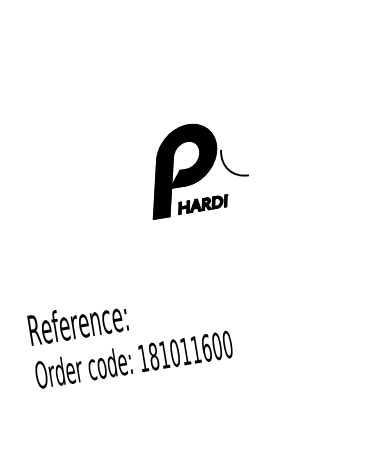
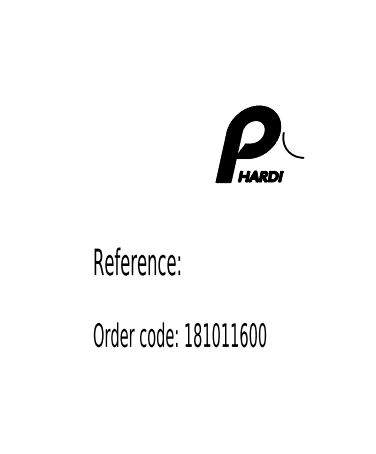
part: (195, 168) -> (259, 144), moved
text: (78, 322) -> (137, 261), moved

